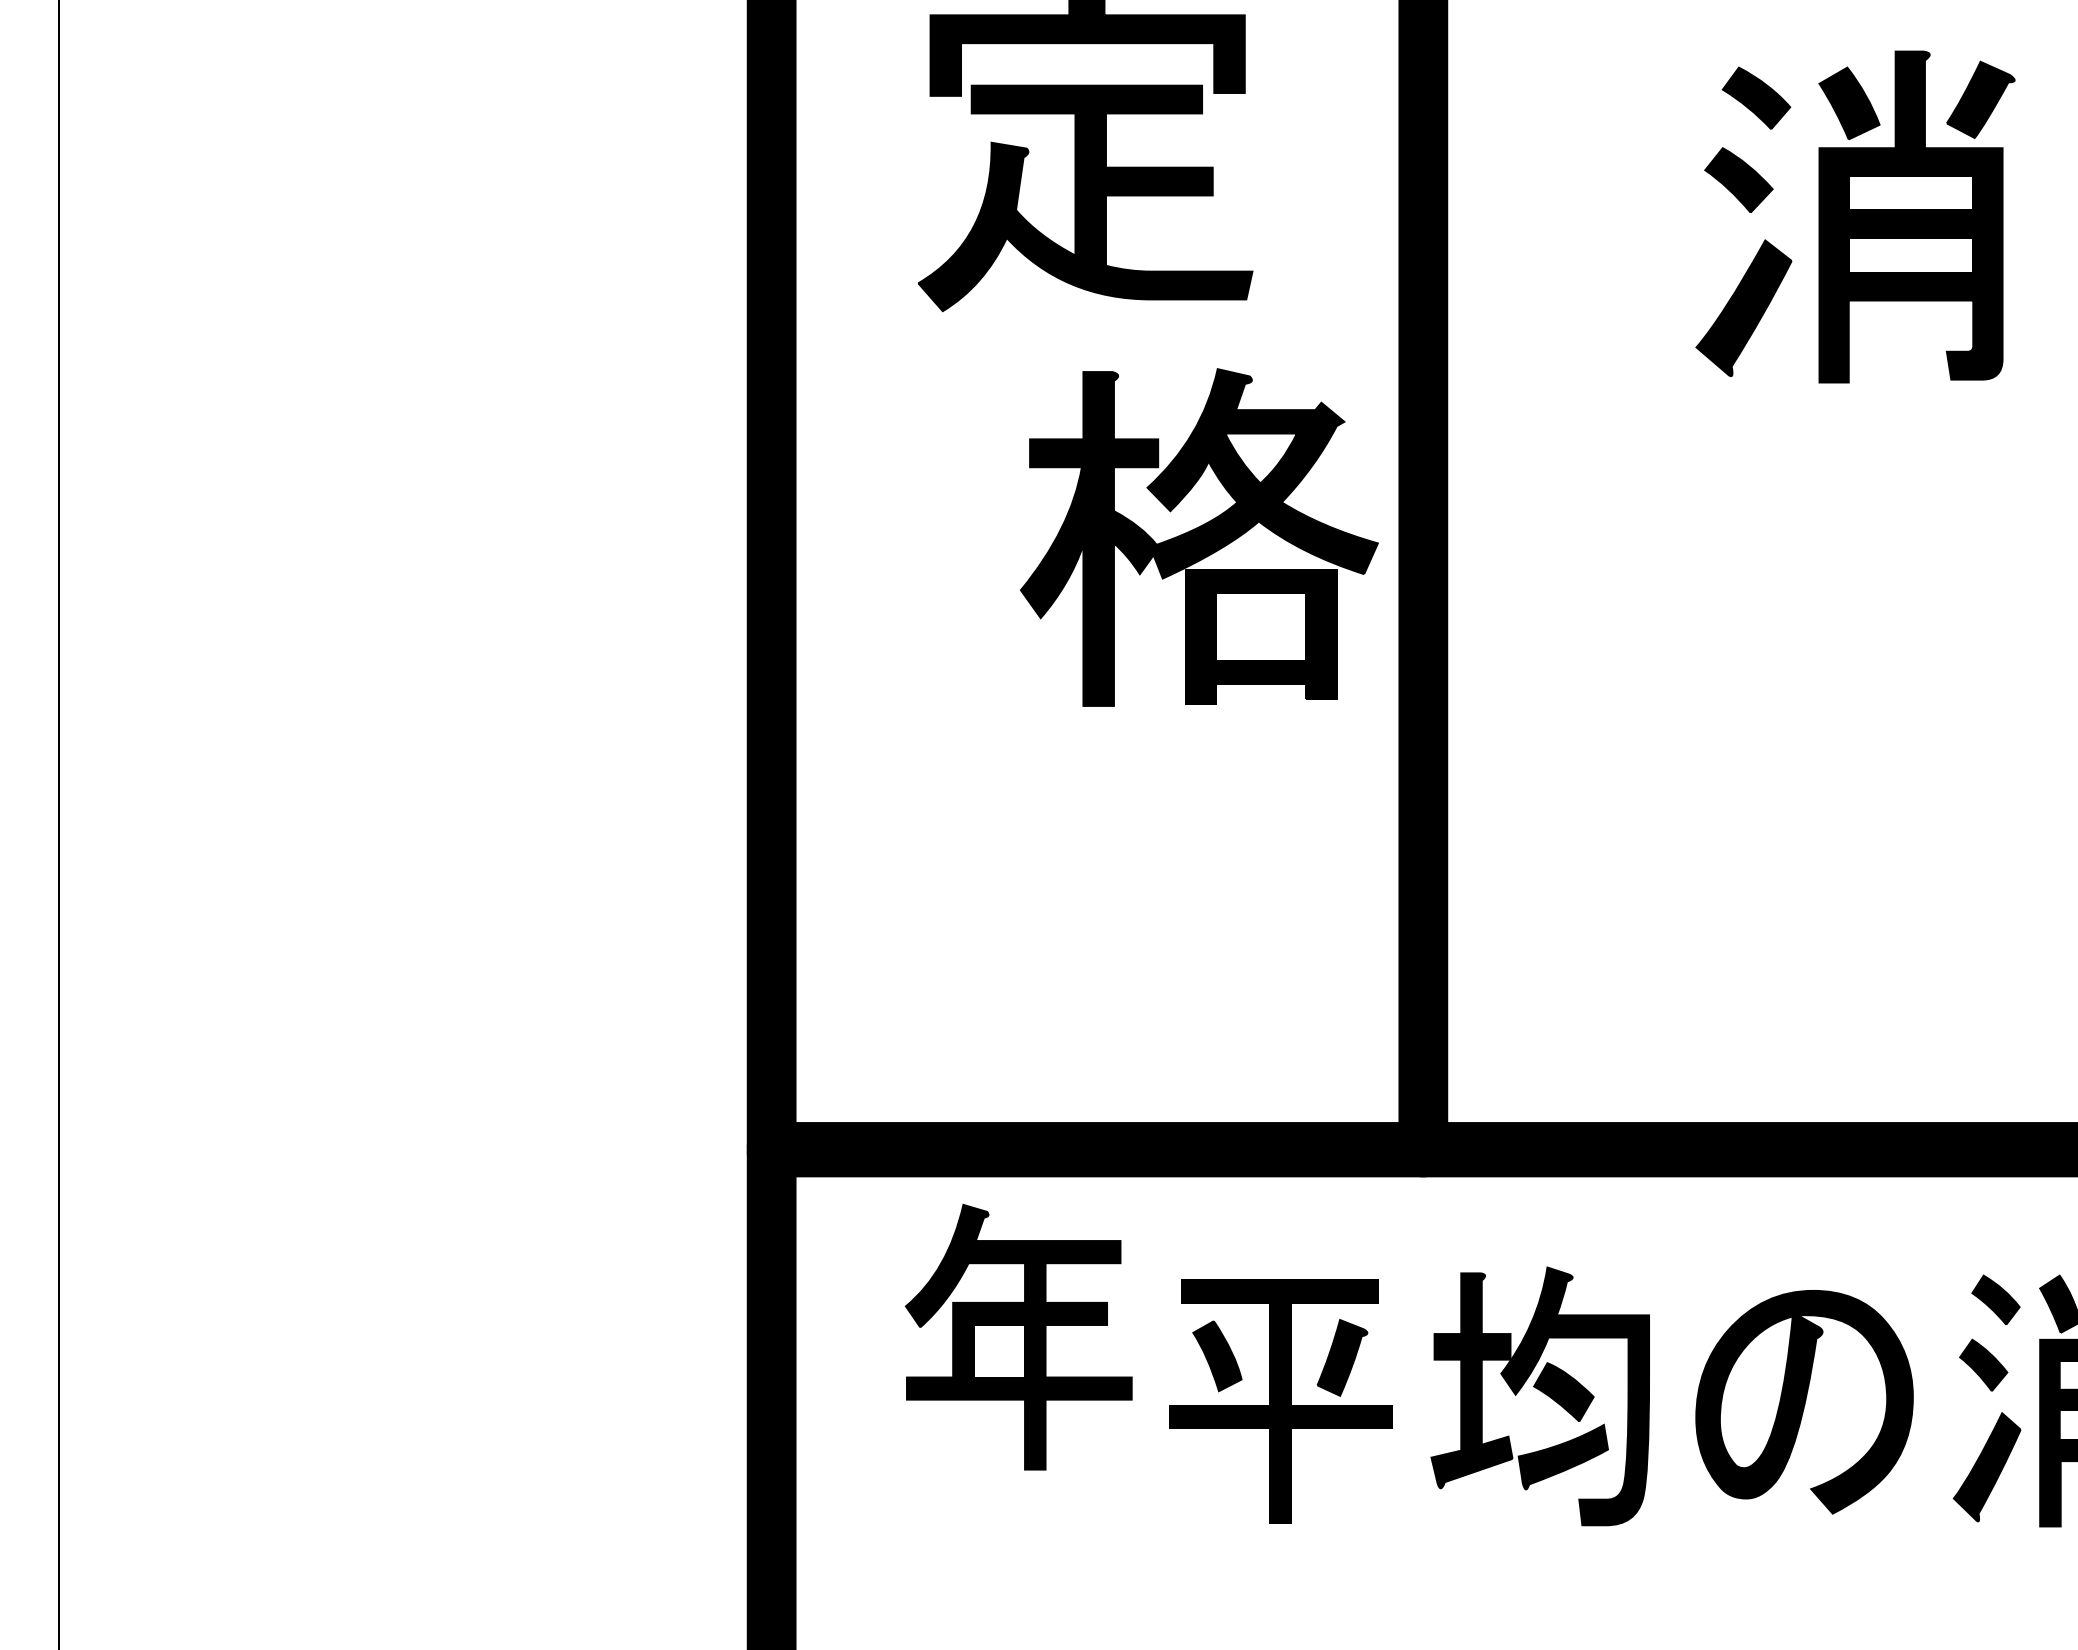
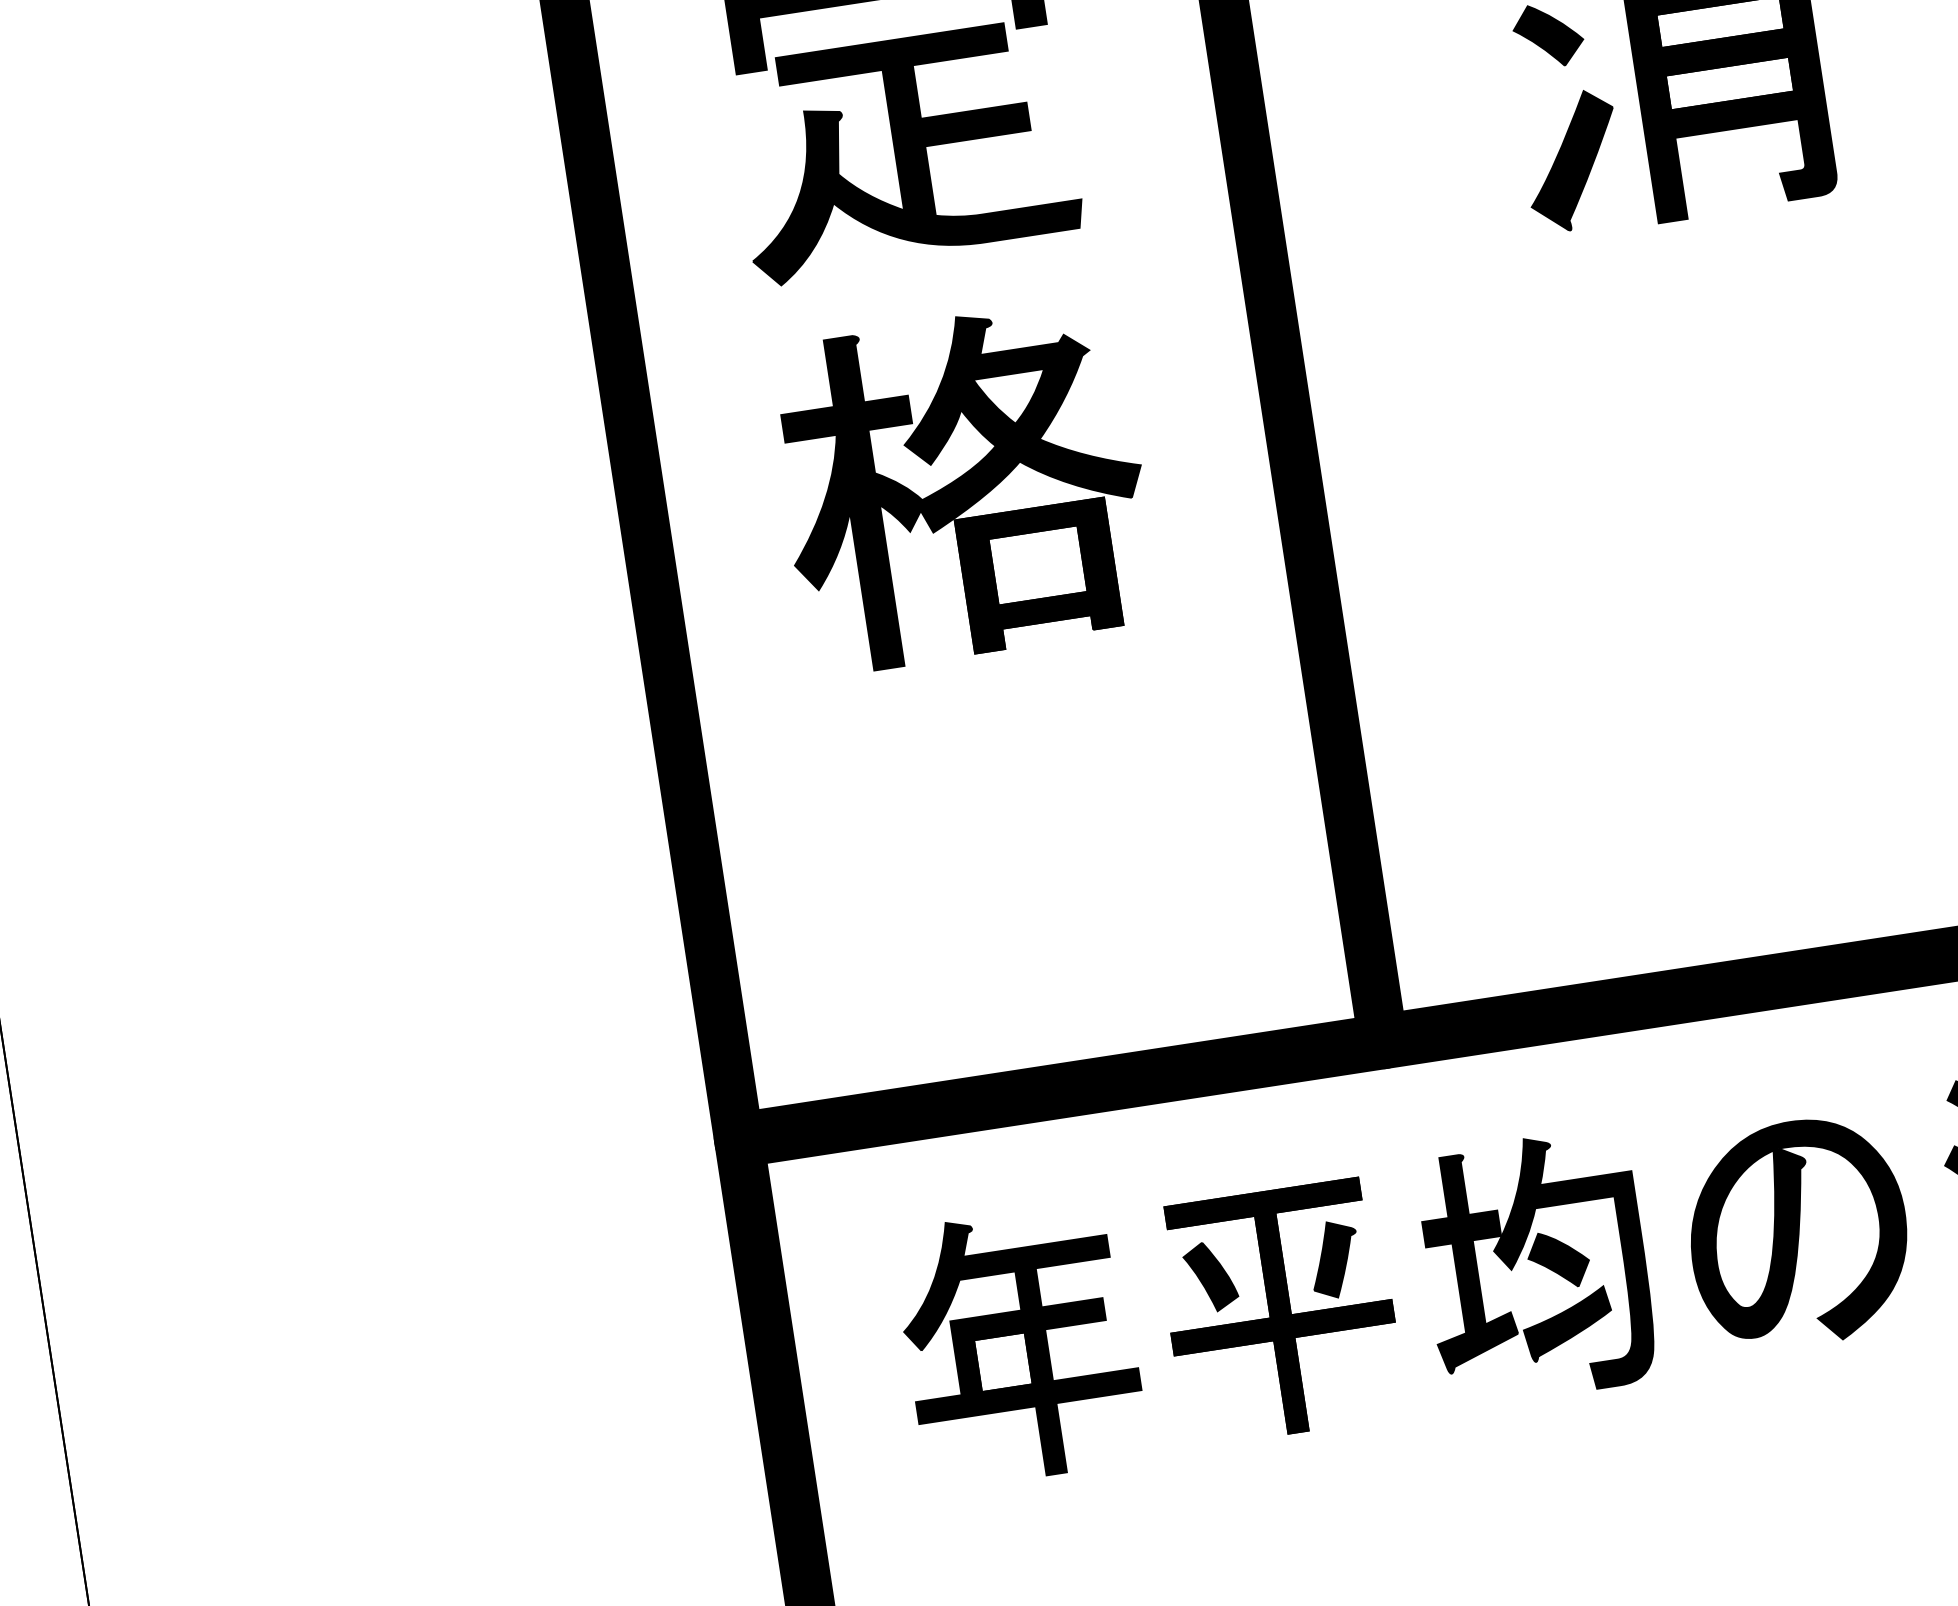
part: (1199, 537) -> (963, 486), moved
part: (1018, 1337) -> (1020, 1345), moved

